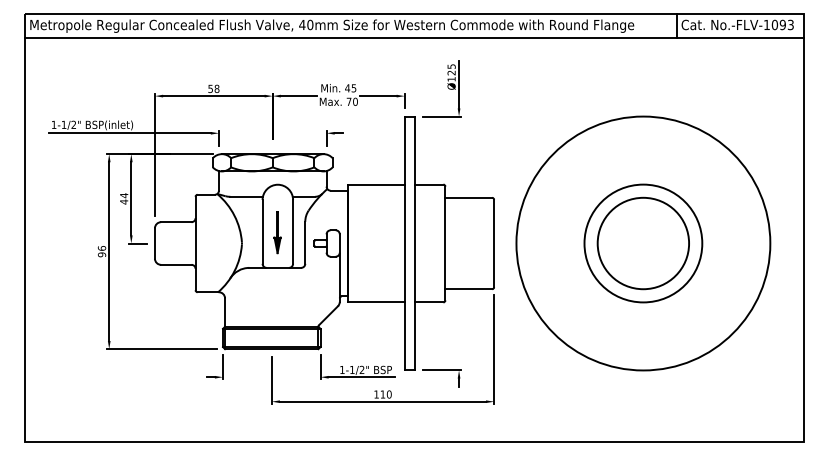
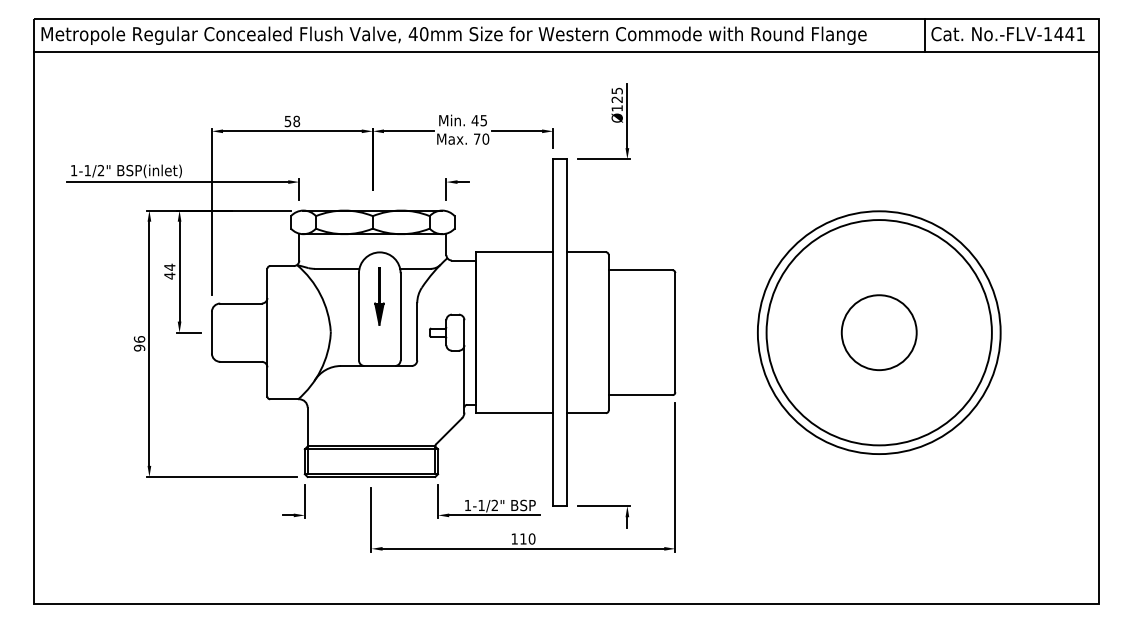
text: (782, 25) -> (1069, 34), No.-FLV-1093 -> No.-FLV-1441
part: (277, 232) -> (379, 296), moved
circle: (642, 243) -> (878, 332), size x0.6
circle: (642, 243) -> (878, 332), size x0.7
circle: (642, 243) -> (878, 332), size x1.4

